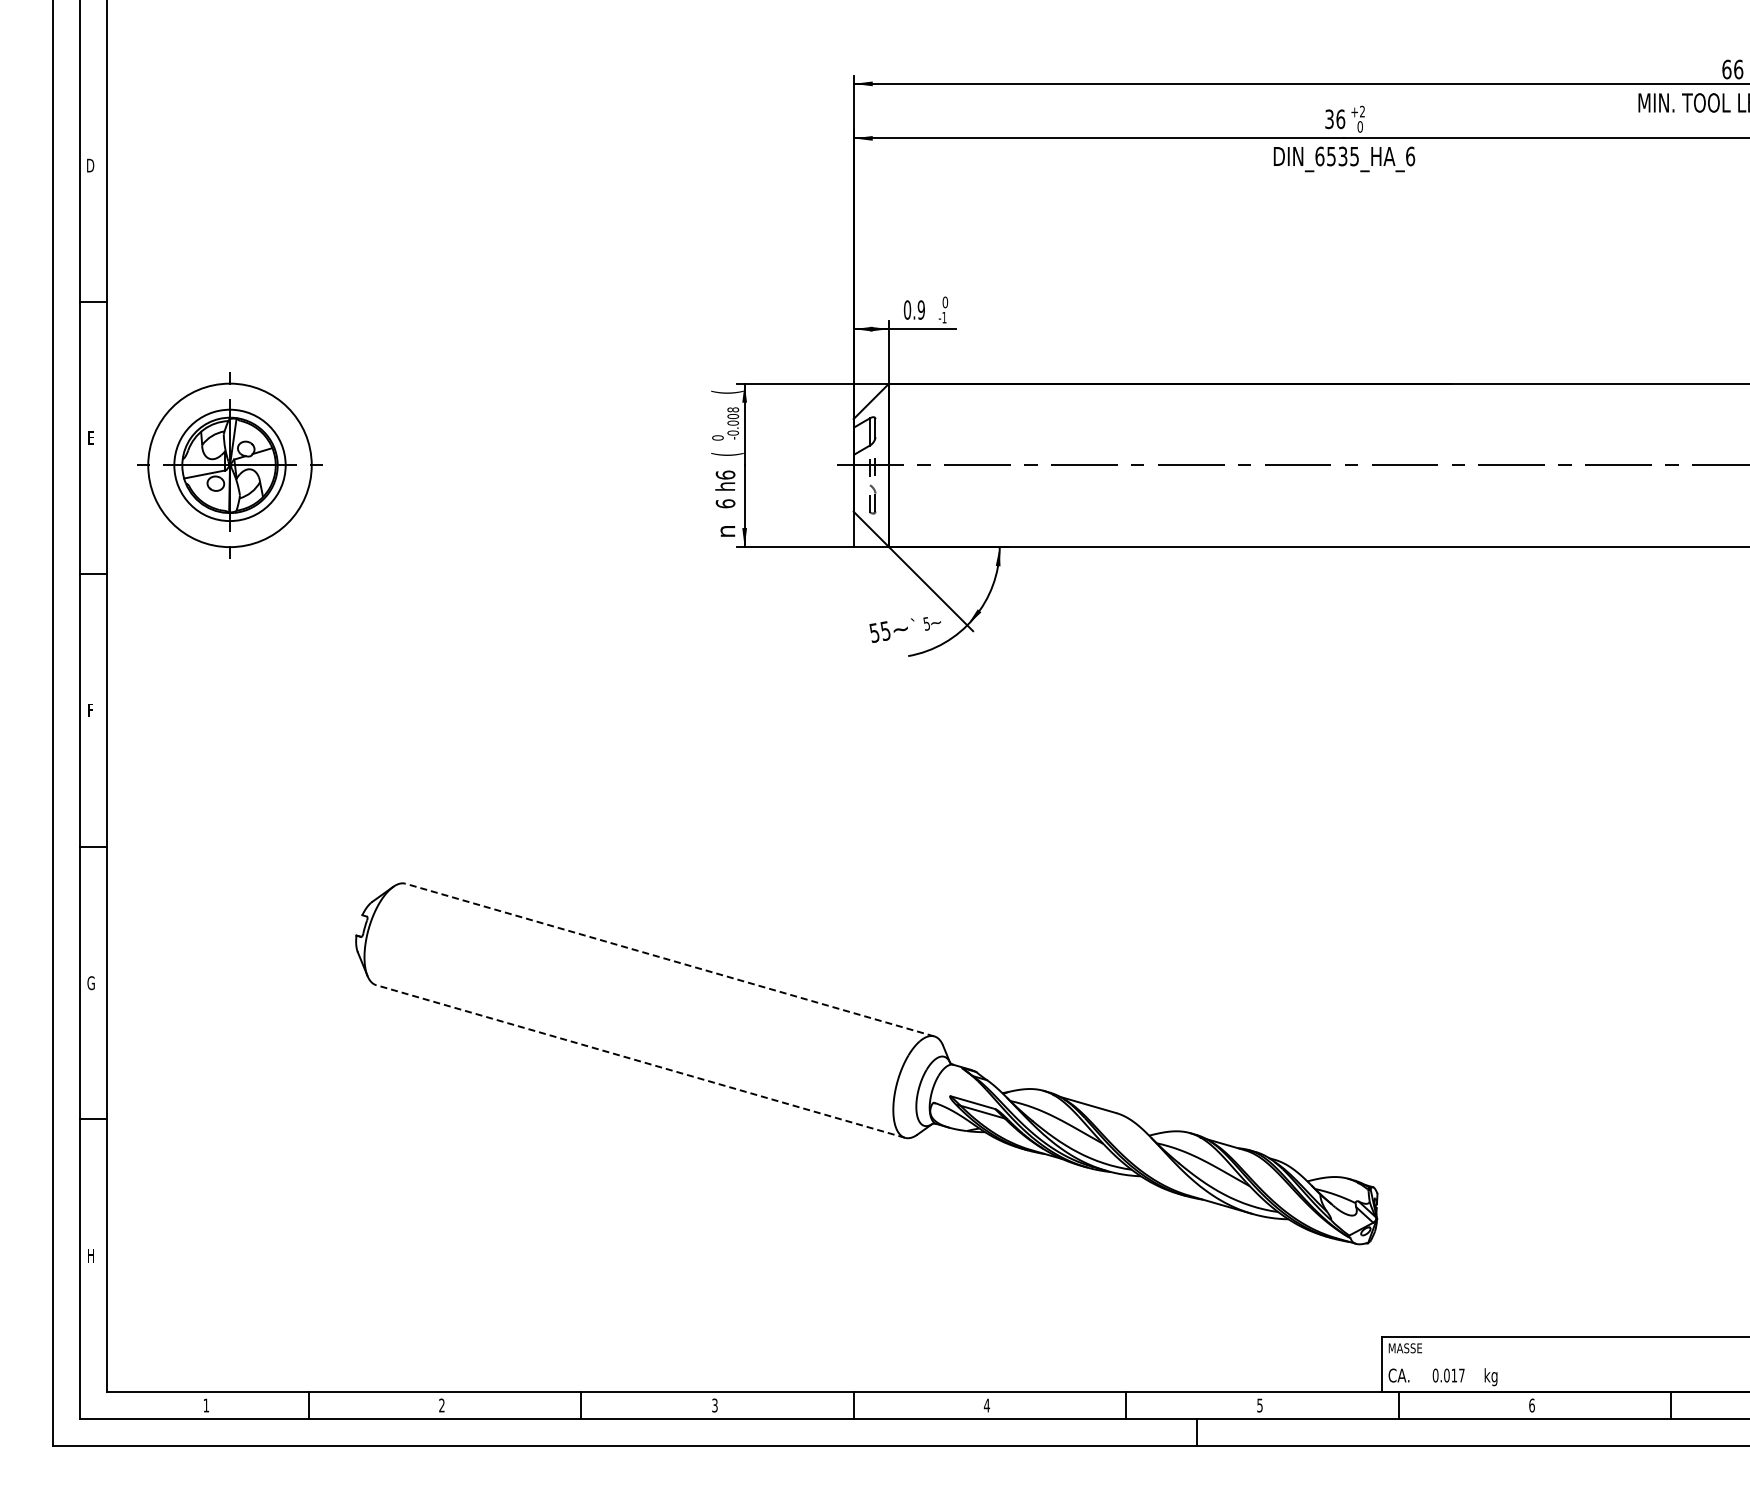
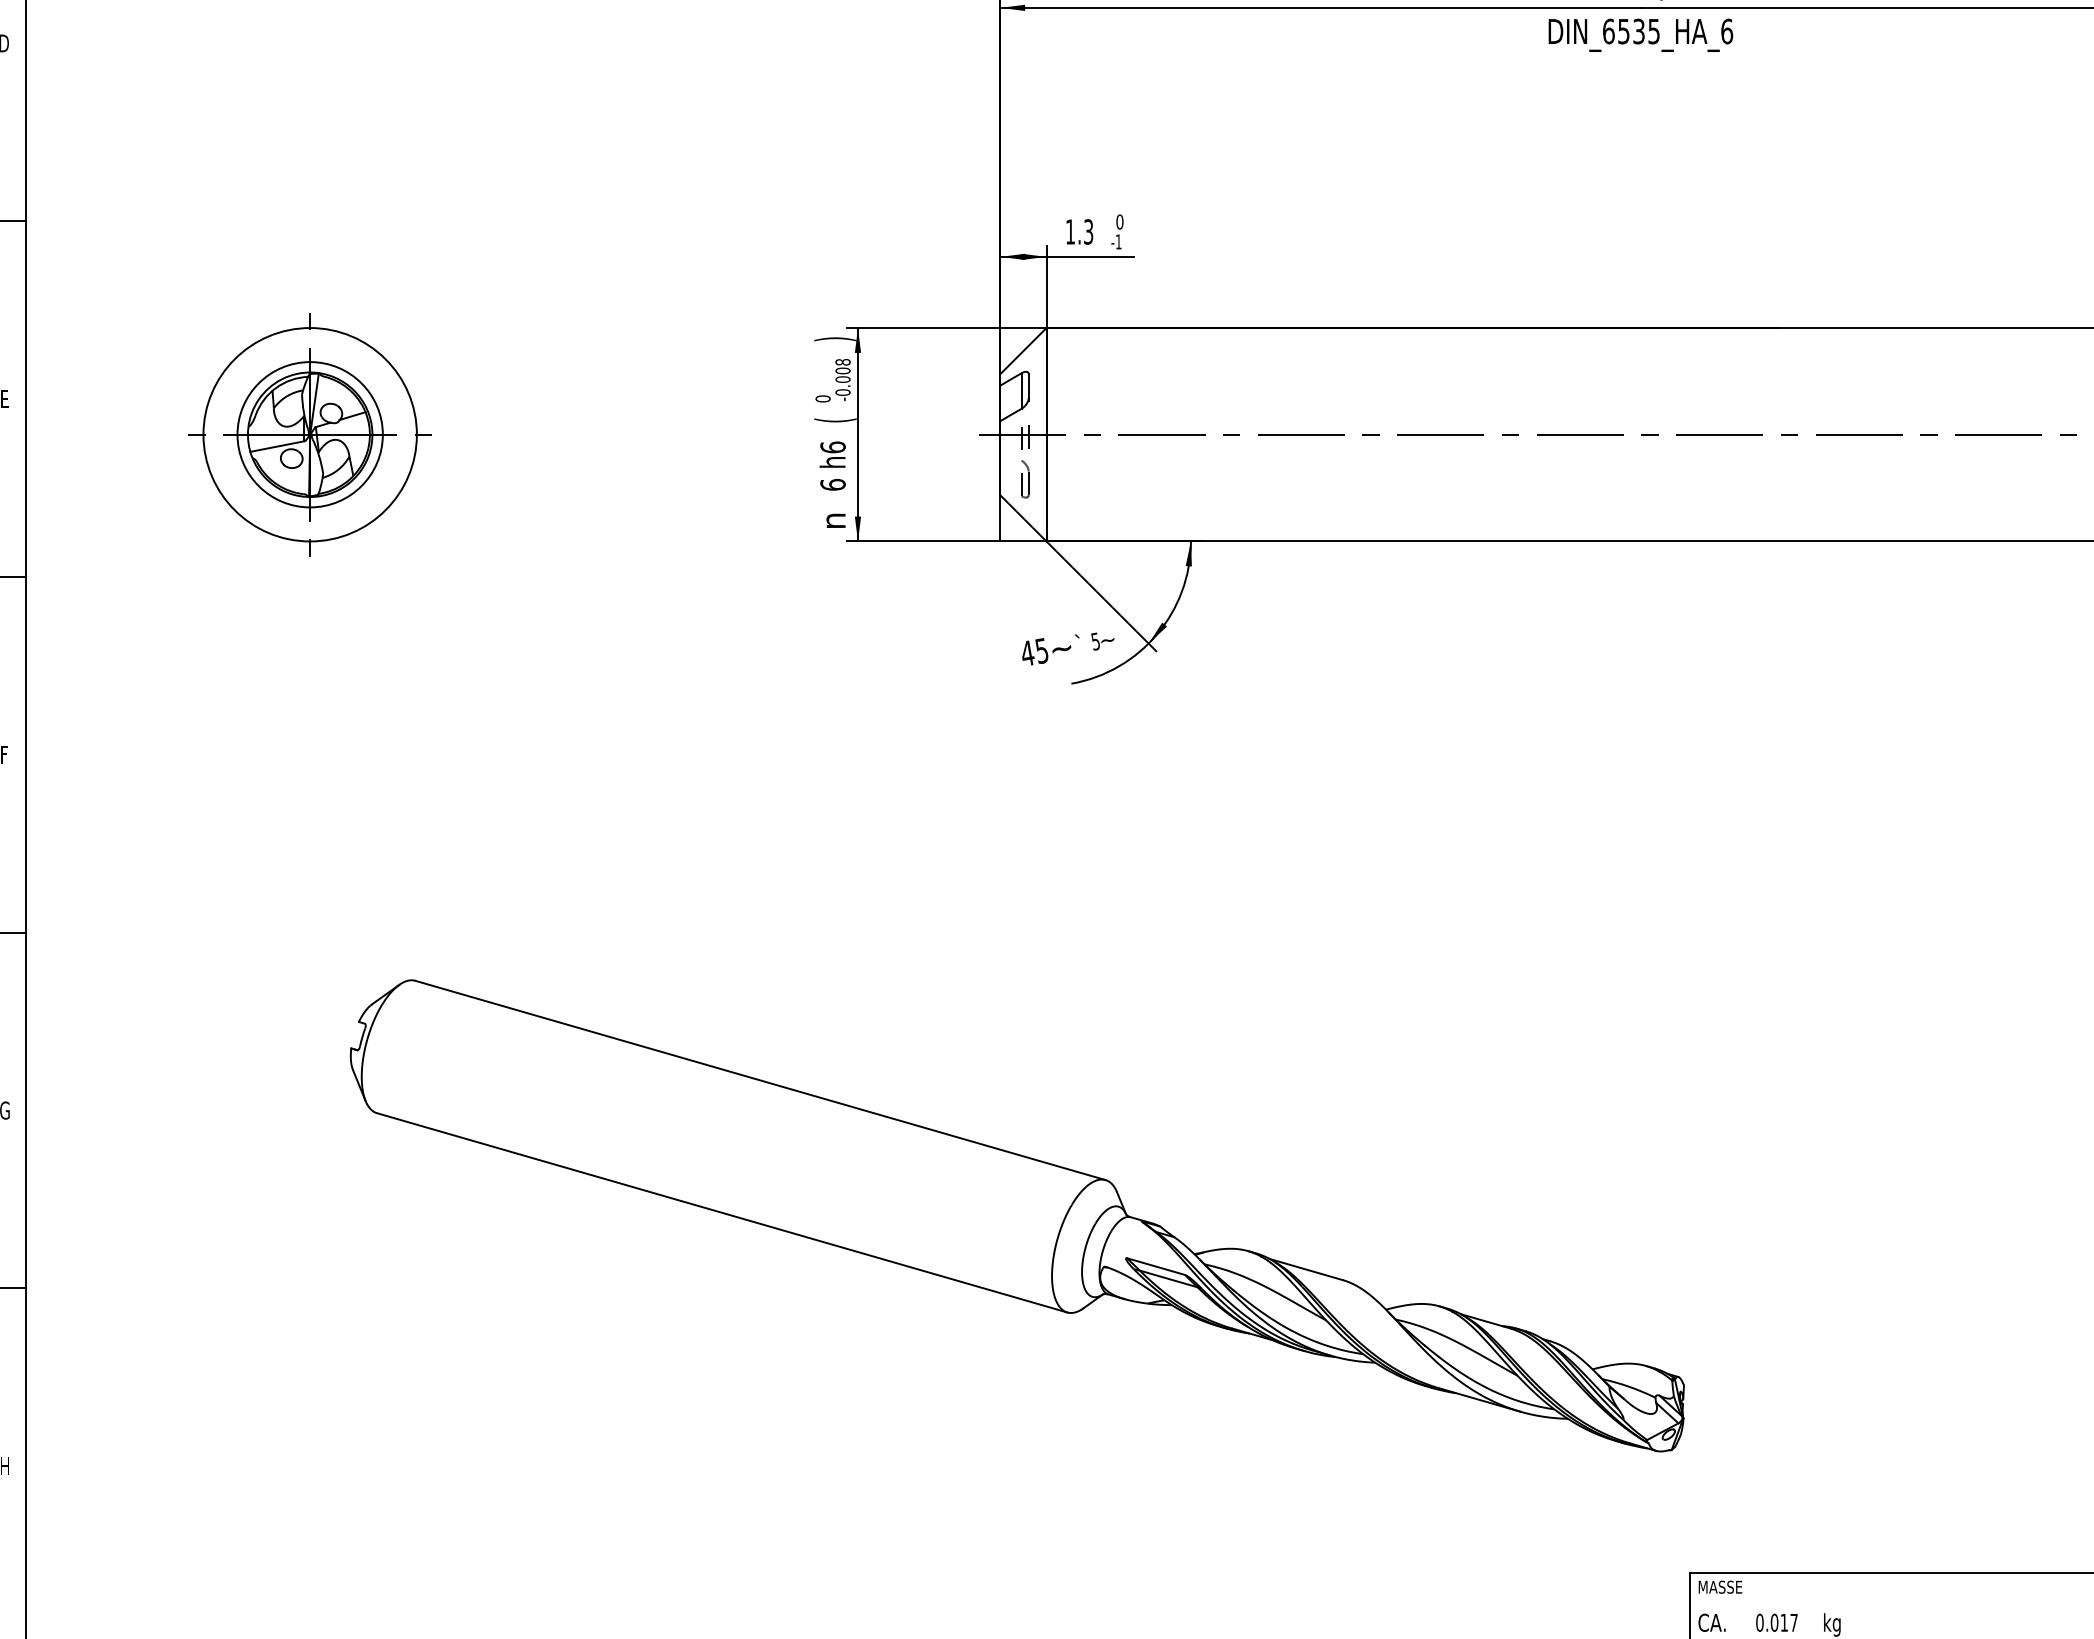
text: (913, 309) -> (1078, 231), 0.9 -> 1.3
text: (727, 391) -> (835, 338), ( -> )
part: (229, 465) -> (309, 434), moved
text: (874, 632) -> (1027, 652), 55 -> 45
line: (669, 959) -> (759, 1079), dashed -> solid
line: (640, 1061) -> (722, 1212), dashed -> solid

